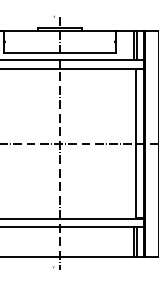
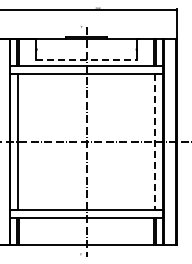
line: (59, 52) -> (86, 59), solid -> dashed
line: (135, 143) -> (155, 141), solid -> dashed

